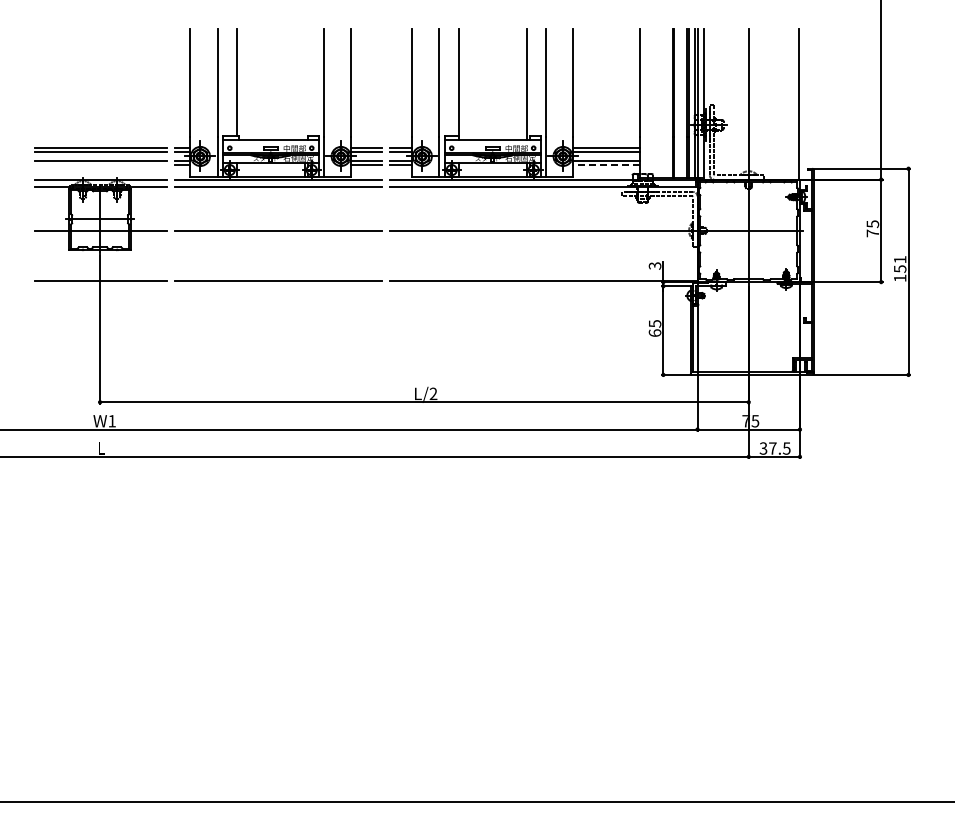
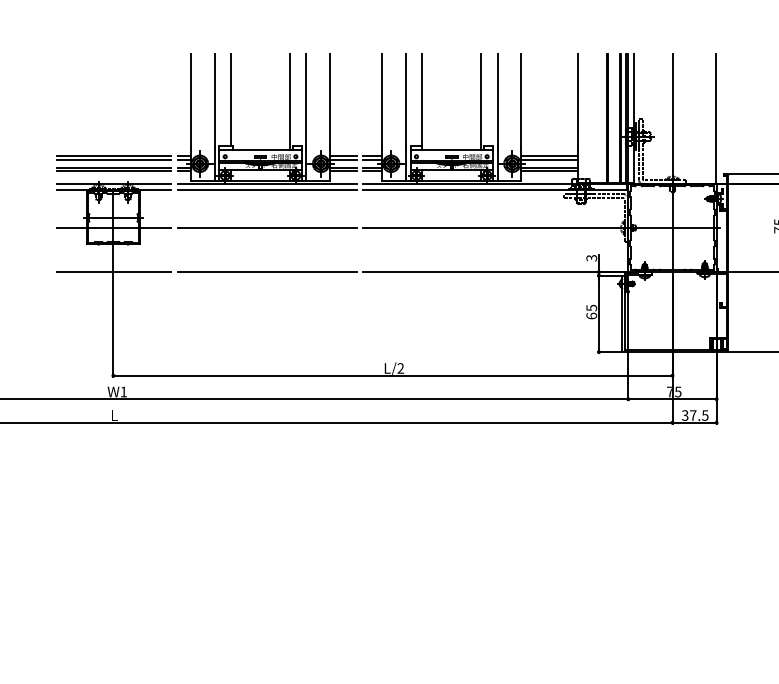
line: (304, 84) -> (289, 101), added
line: (100, 165) -> (113, 171), added
line: (605, 165) -> (549, 171), dashed -> solid

